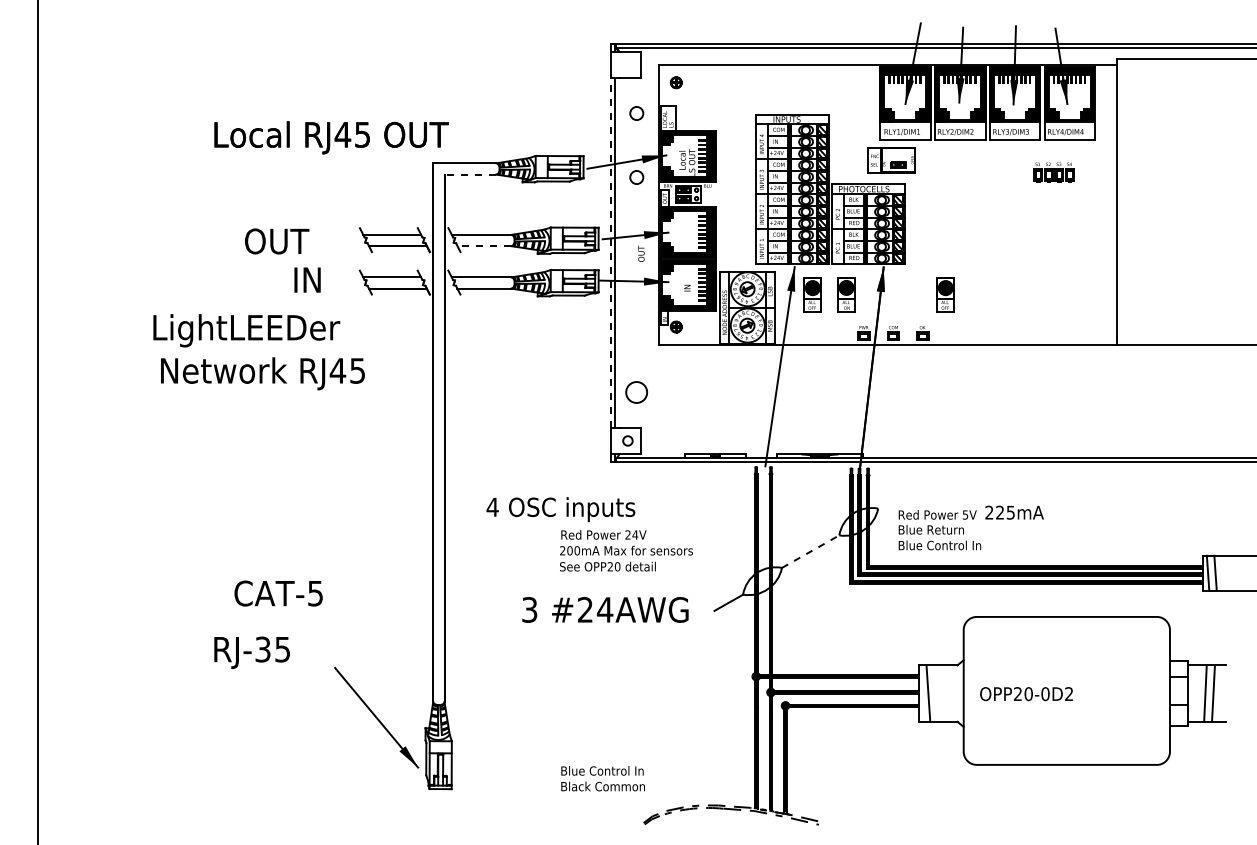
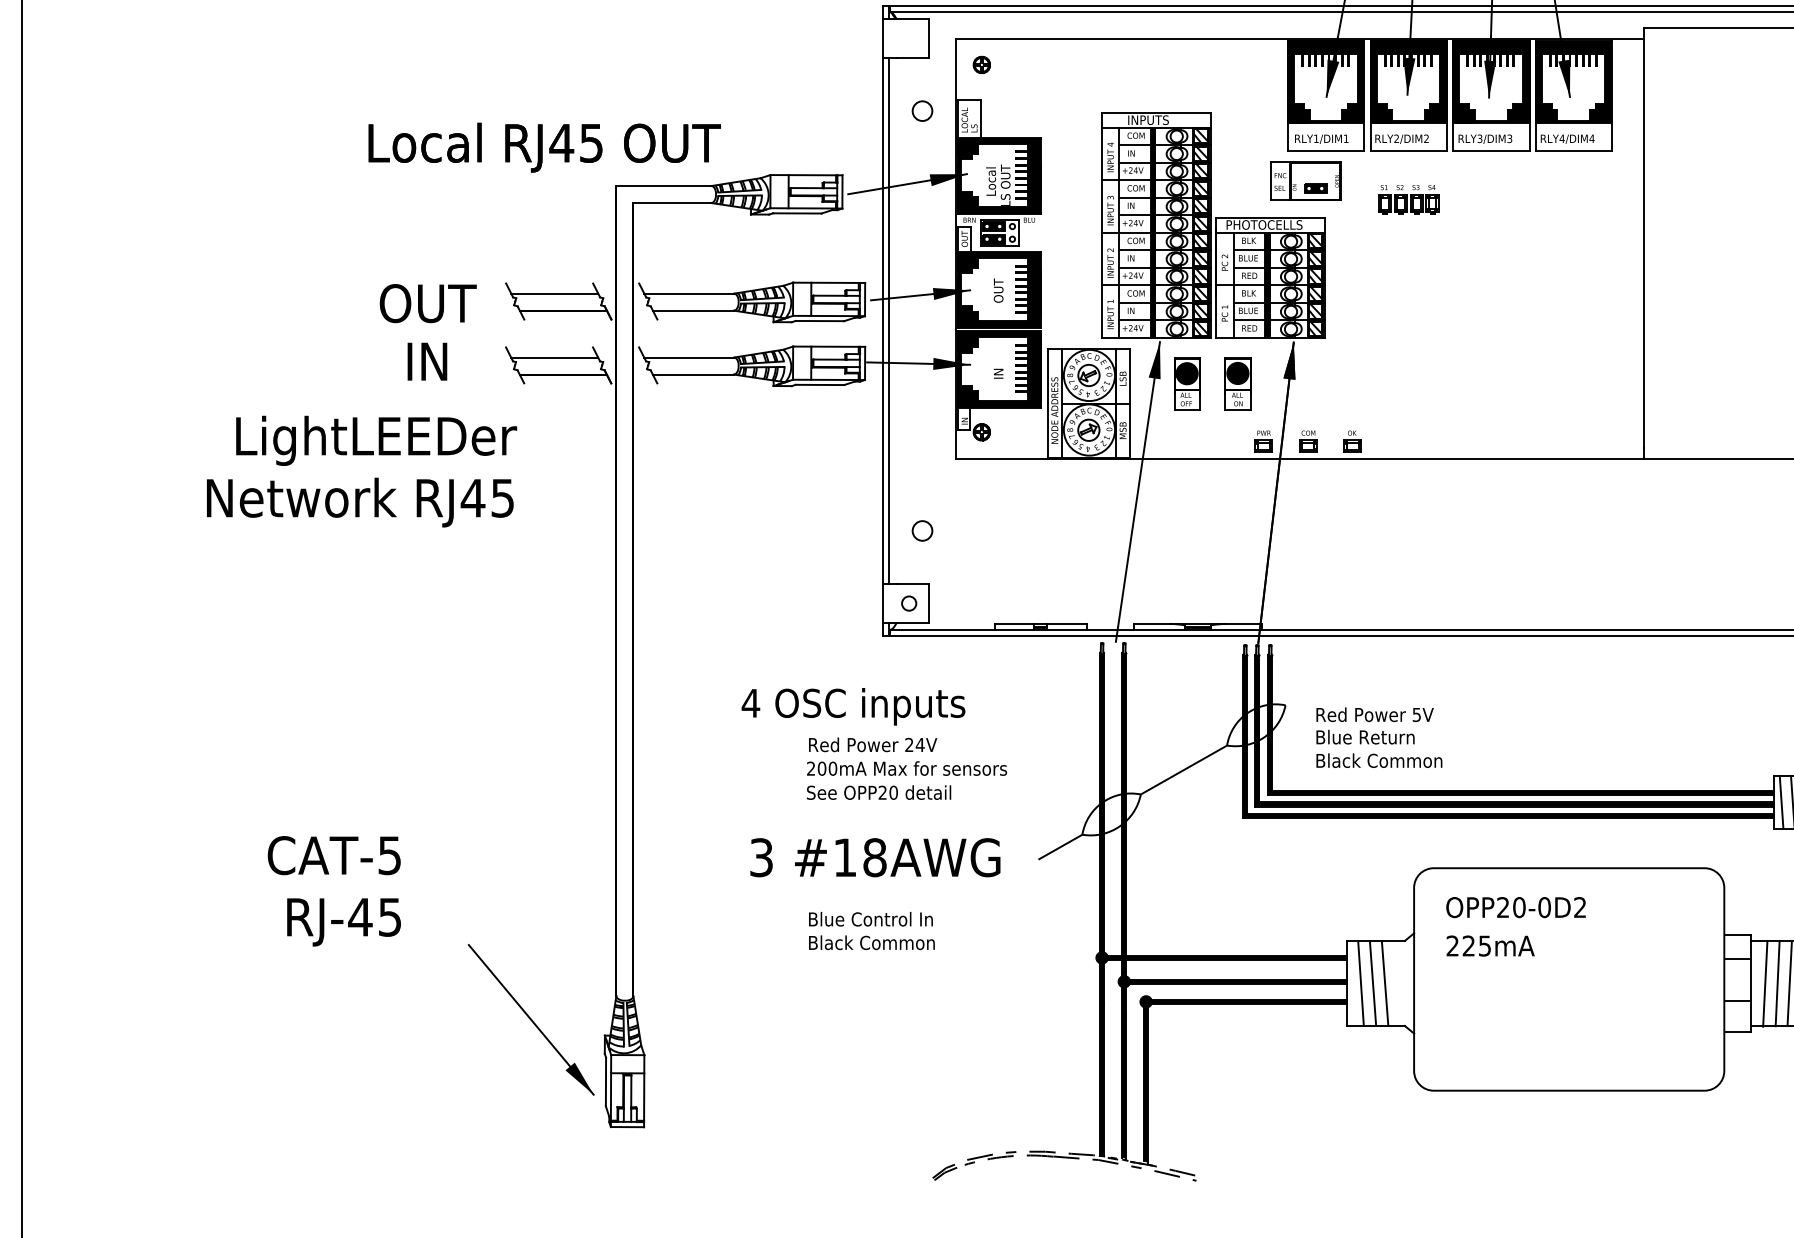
text: (331, 137) -> (544, 147), moved
part: (1053, 172) -> (1407, 199), moved
line: (470, 174) -> (672, 202), dashed -> solid
circle: (636, 177) -> (922, 207), removed
text: (277, 241) -> (428, 303), moved
line: (484, 246) -> (693, 311), dashed -> solid
line: (610, 253) -> (882, 321), dashed -> solid
text: (641, 253) -> (998, 290), moved
part: (945, 294) -> (1386, 383), removed
text: (246, 330) -> (376, 440), moved
circle: (636, 392) -> (922, 530), size x0.62
text: (560, 509) -> (852, 706), moved
text: (1014, 512) -> (1490, 945), moved
text: (945, 545) -> (1386, 760), Blue Control In -> Black Common
line: (810, 551) -> (1183, 769), dashed -> solid
text: (278, 593) -> (334, 855), moved
text: (595, 609) -> (860, 857), #24AWG -> #18AWG
text: (262, 649) -> (359, 917), RJ-35 -> RJ-45
line: (936, 693) -> (1373, 983), added
line: (944, 693) -> (1385, 983), added
line: (1196, 693) -> (1764, 983), added
text: (1026, 694) -> (1516, 908), moved
text: (602, 778) -> (870, 930), moved

